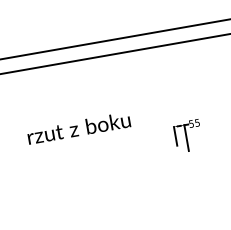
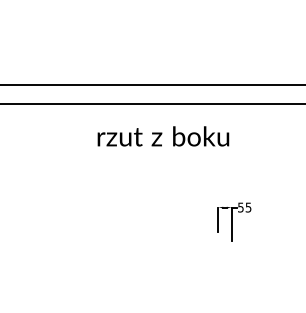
text: (79, 128) -> (163, 136), moved

